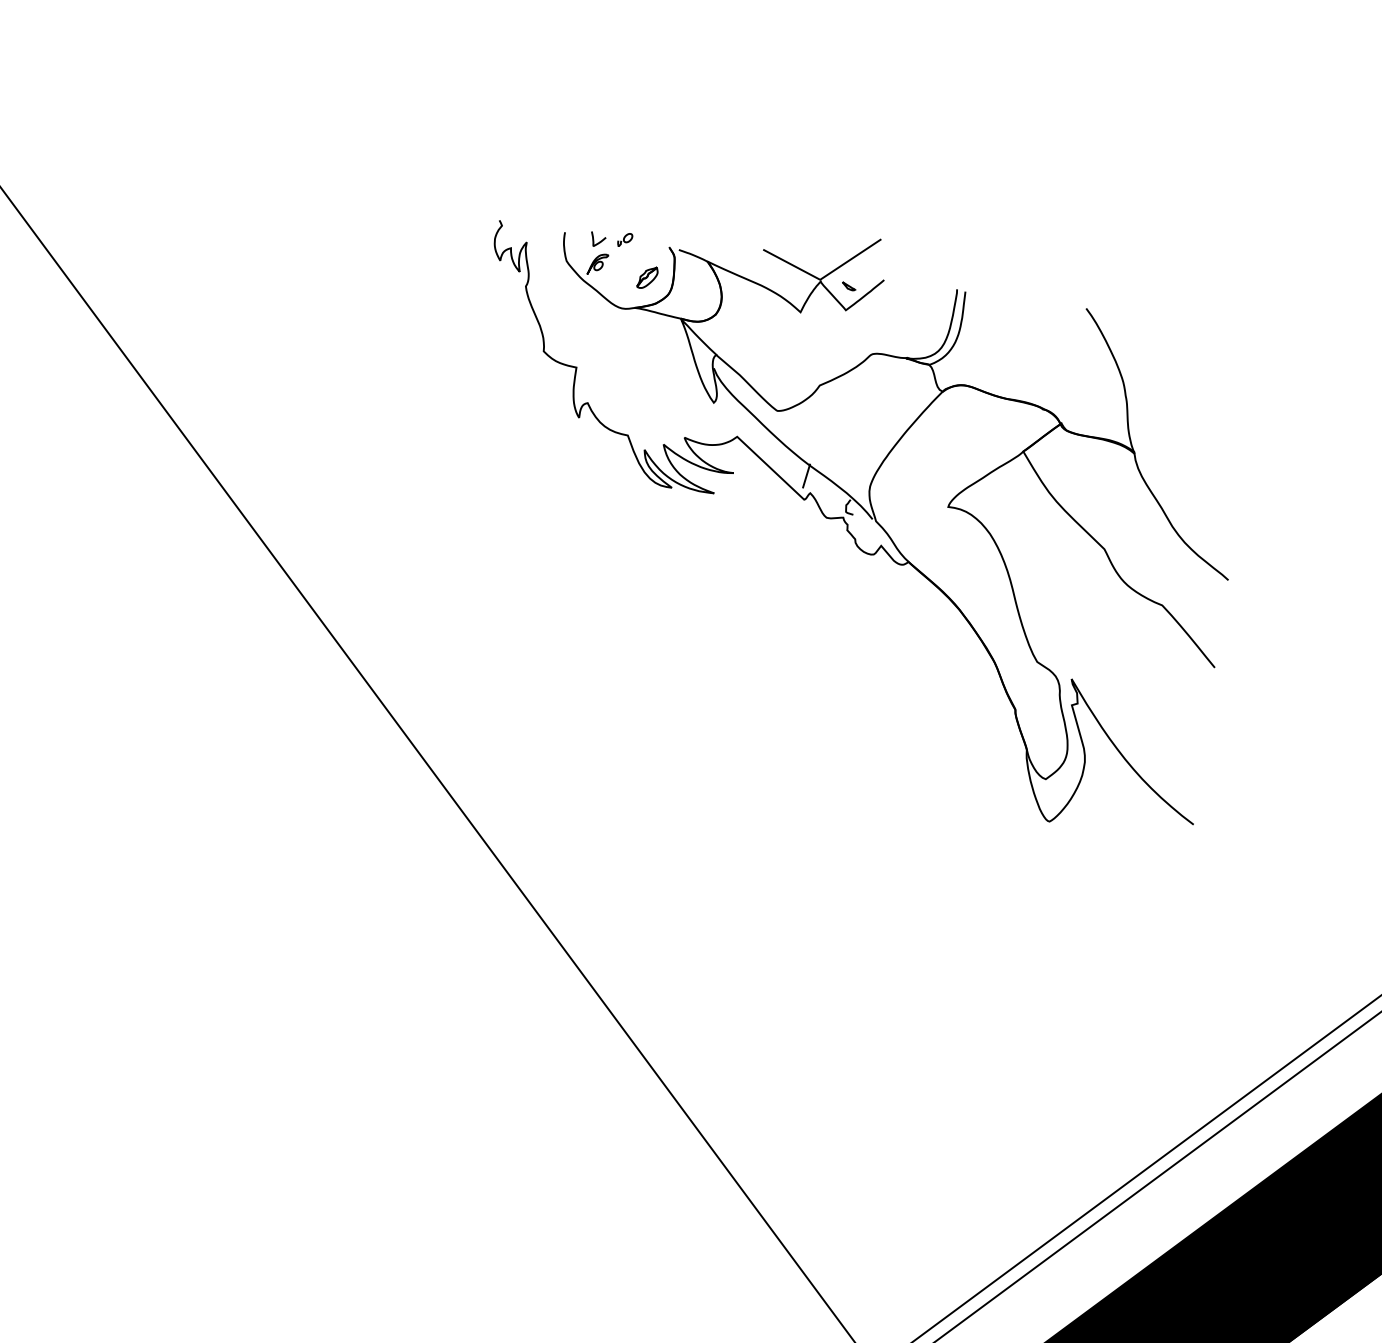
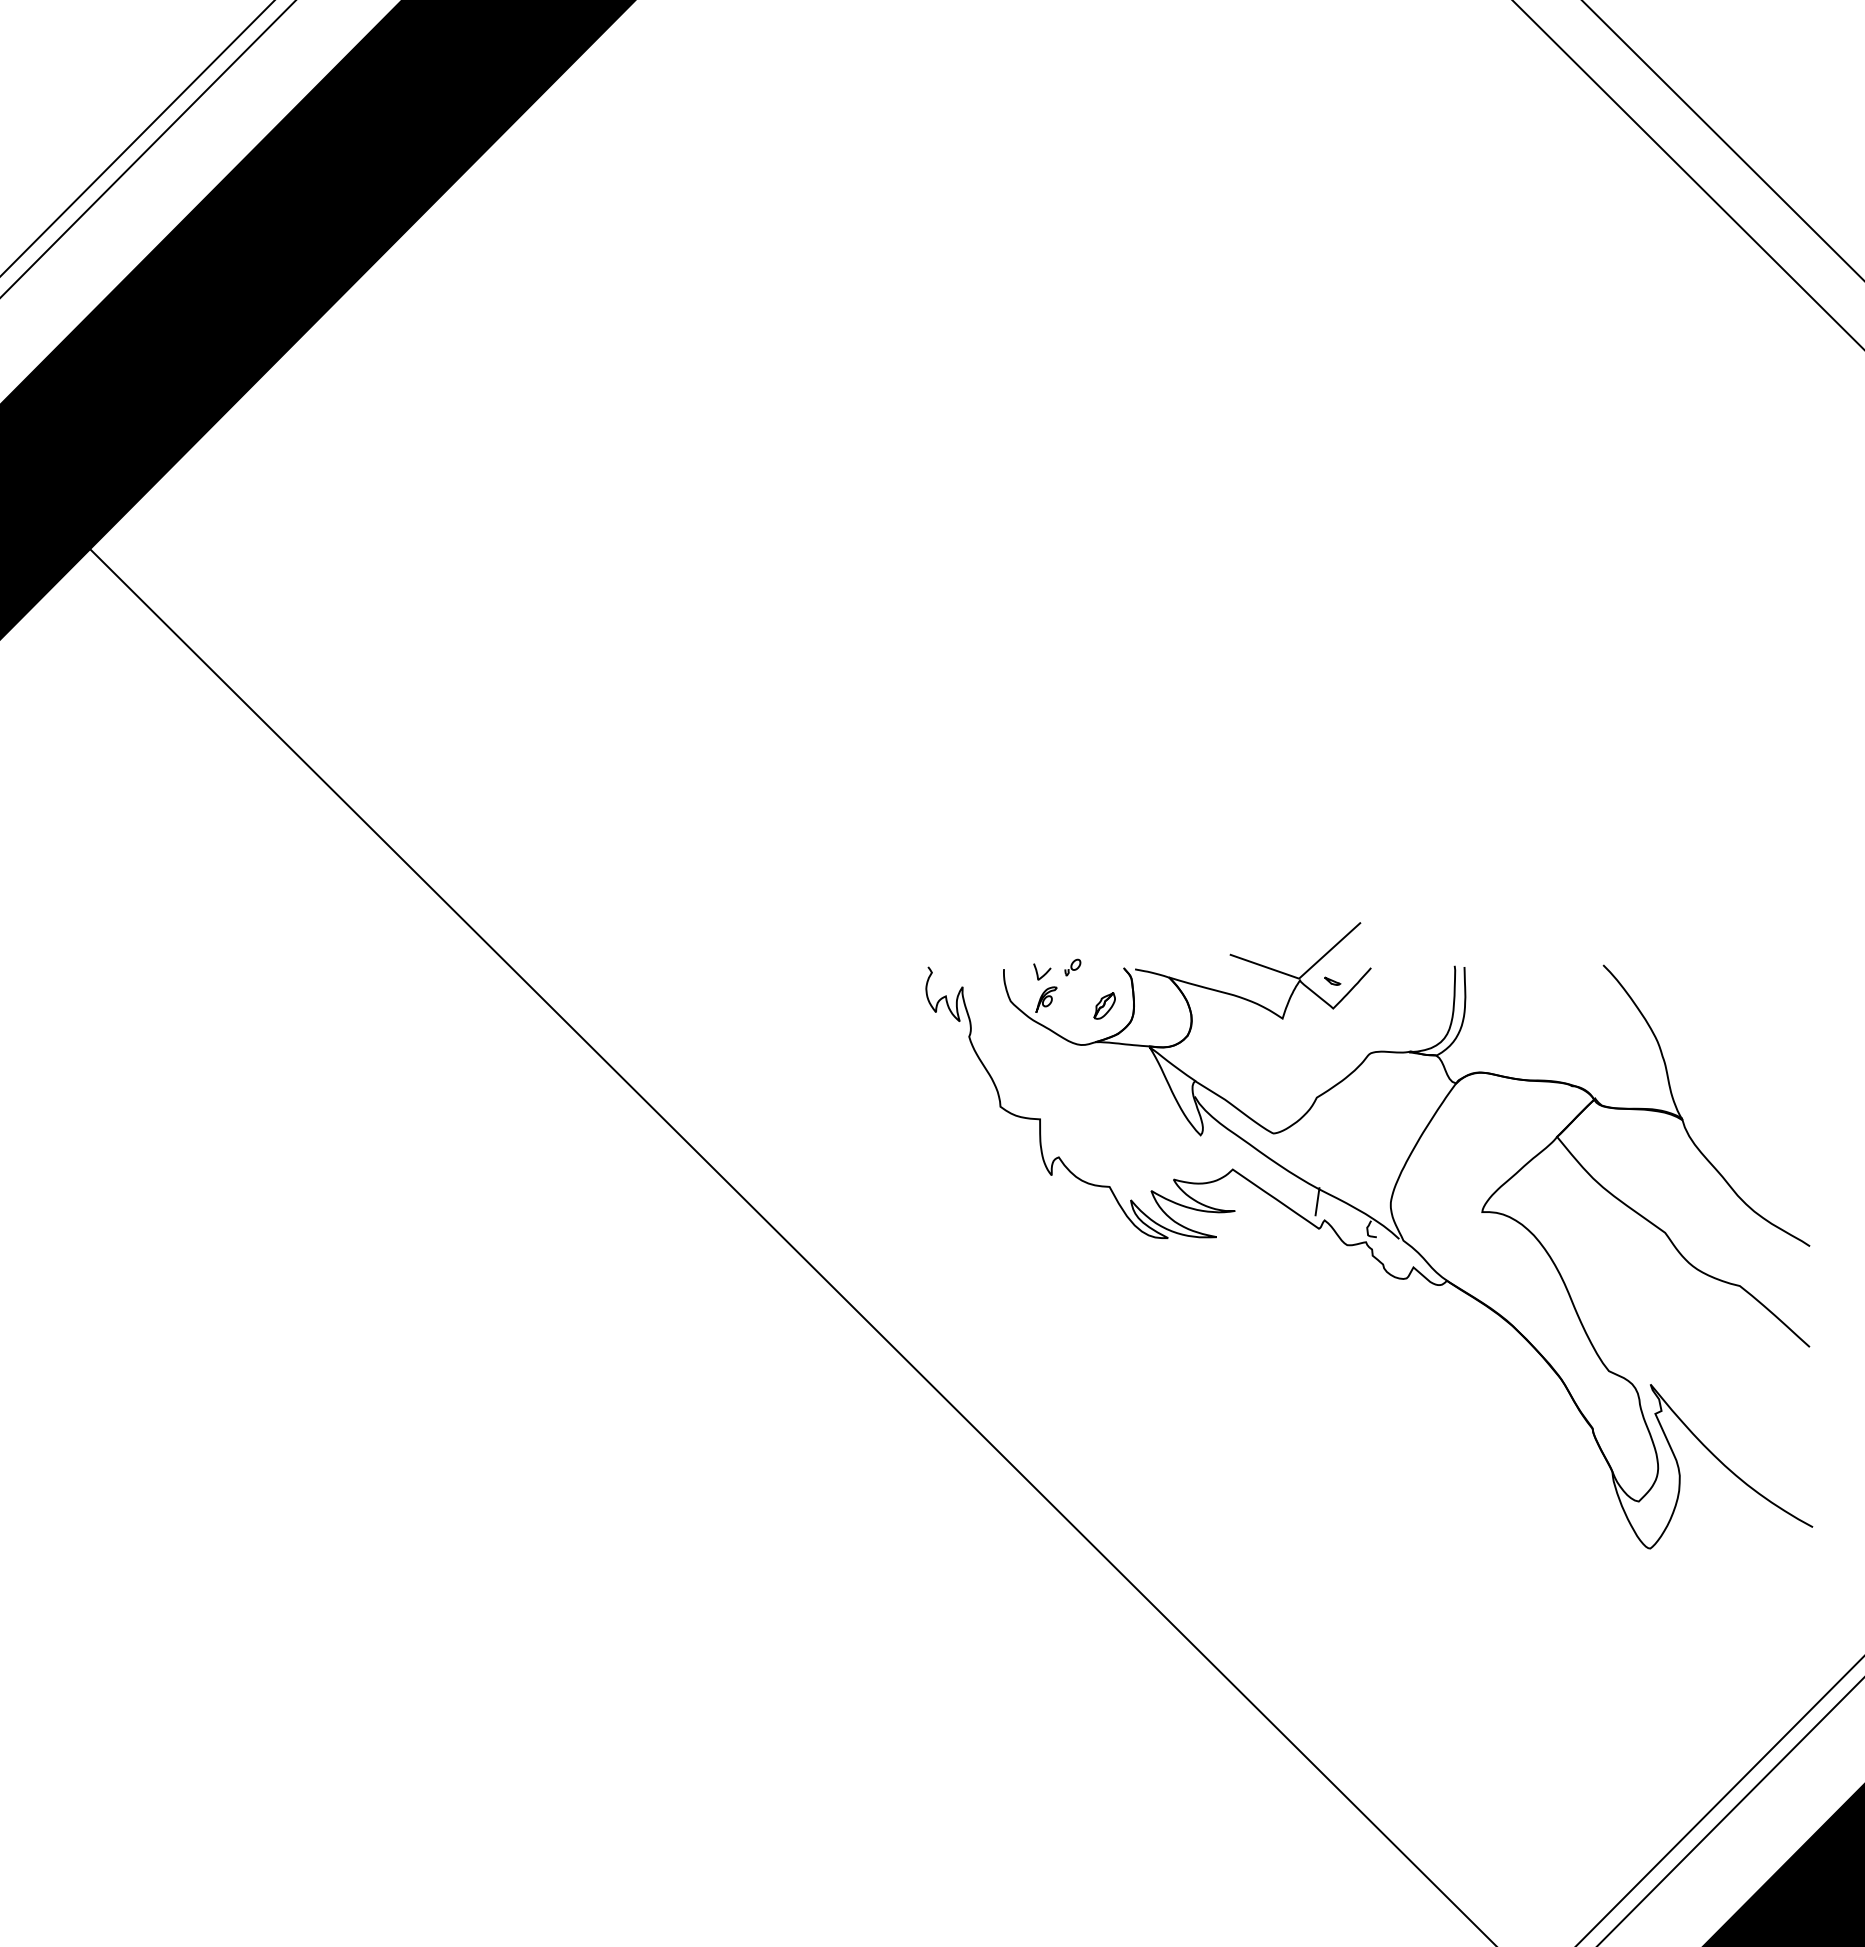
part: (847, 512) -> (1369, 1235), moved

